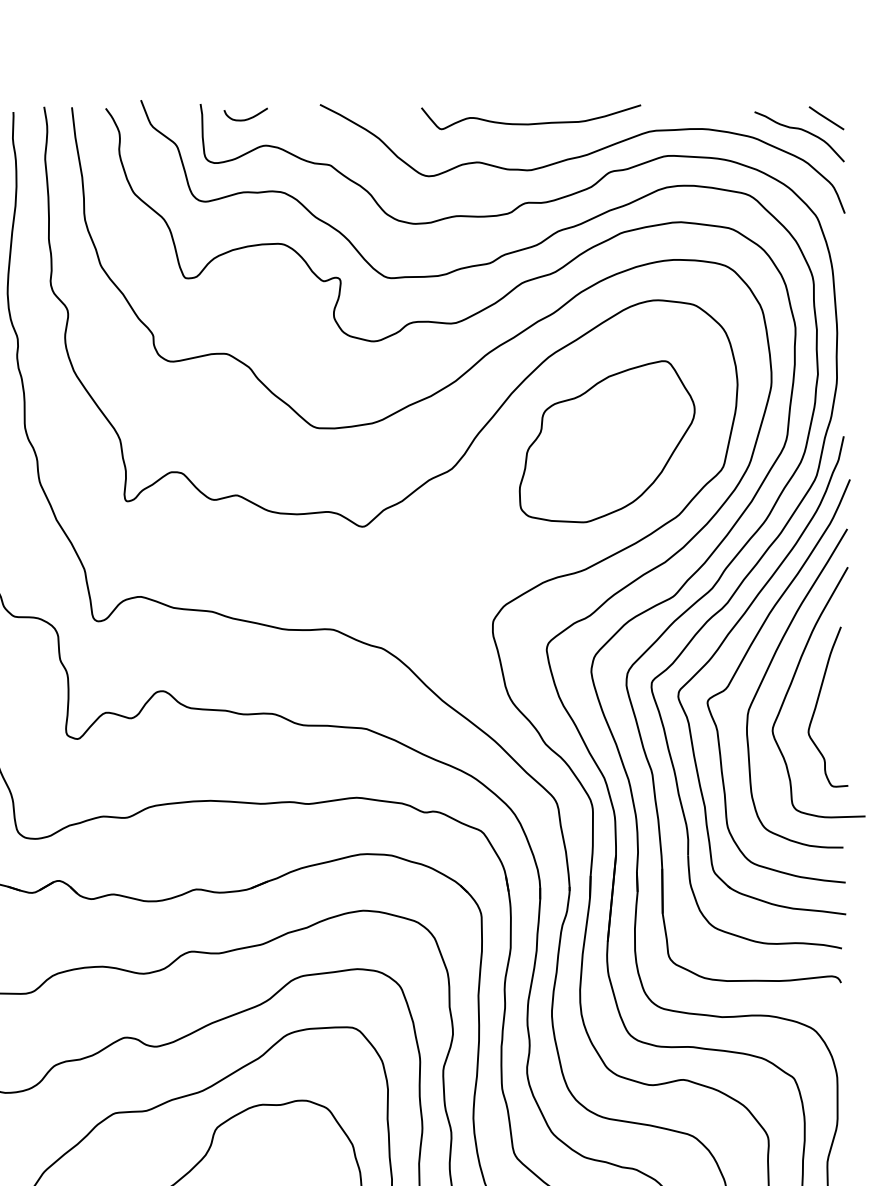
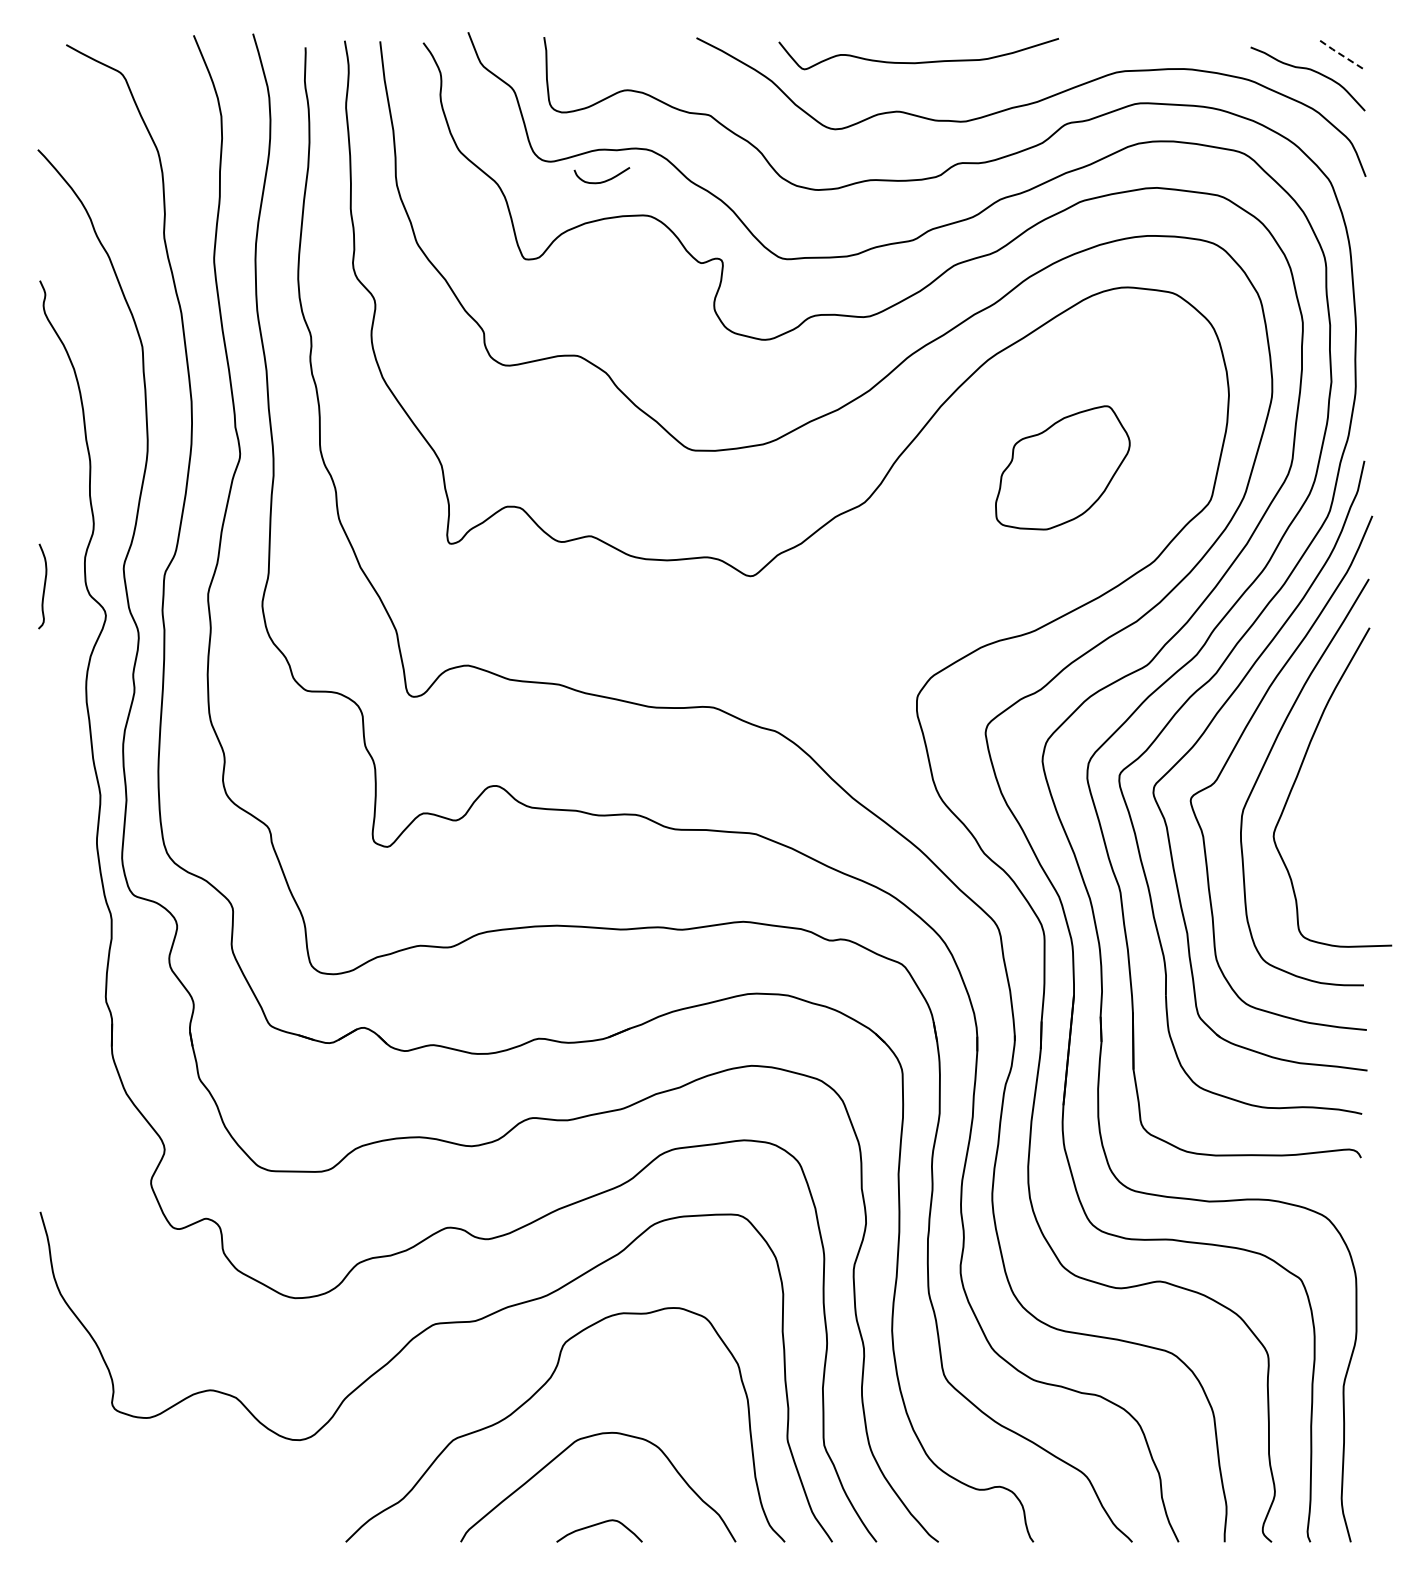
curve: (247, 118) -> (604, 180), moved
line: (825, 118) -> (1341, 55), solid -> dashed
curve: (532, 123) -> (920, 61), moved
part: (607, 441) -> (1062, 467), size x0.6
curve: (817, 702) -> (1331, 800), removed

